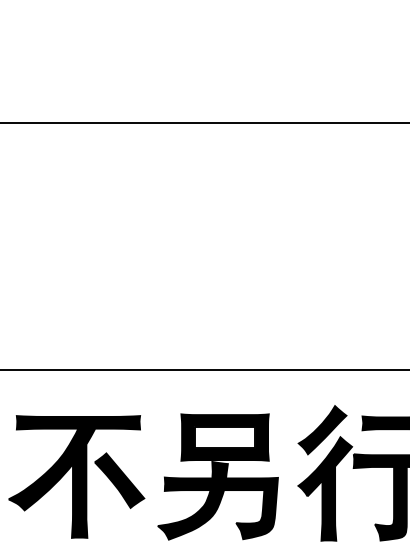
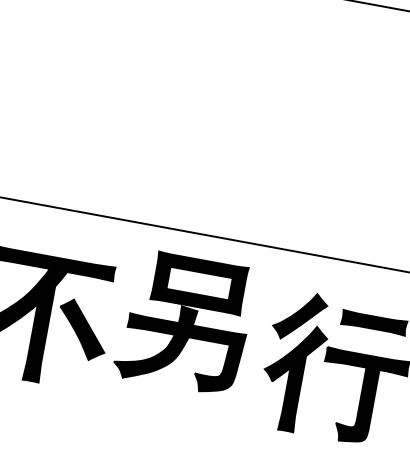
part: (217, 476) -> (184, 322), moved

